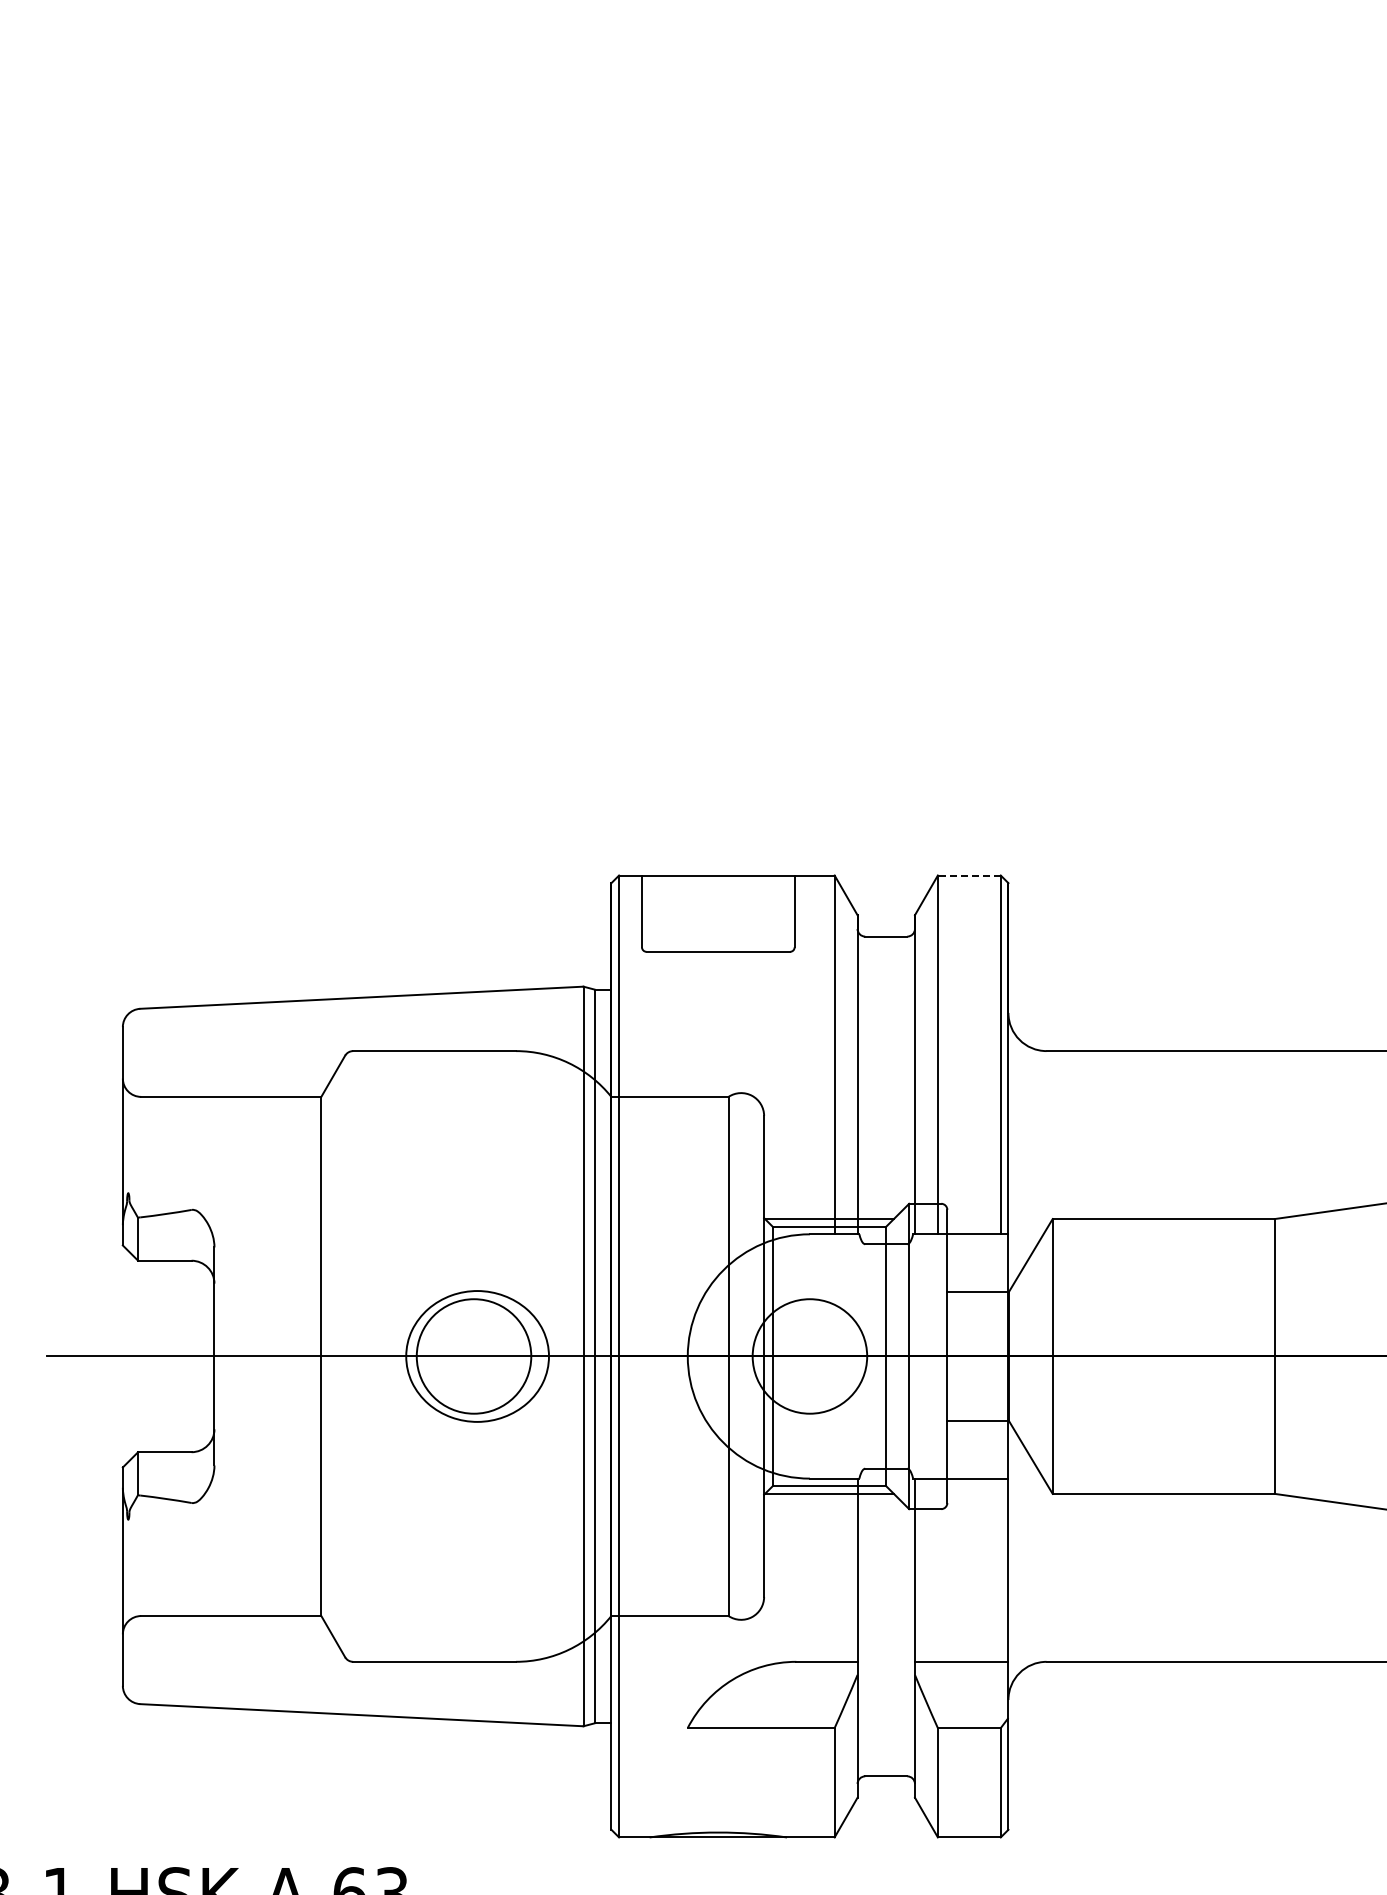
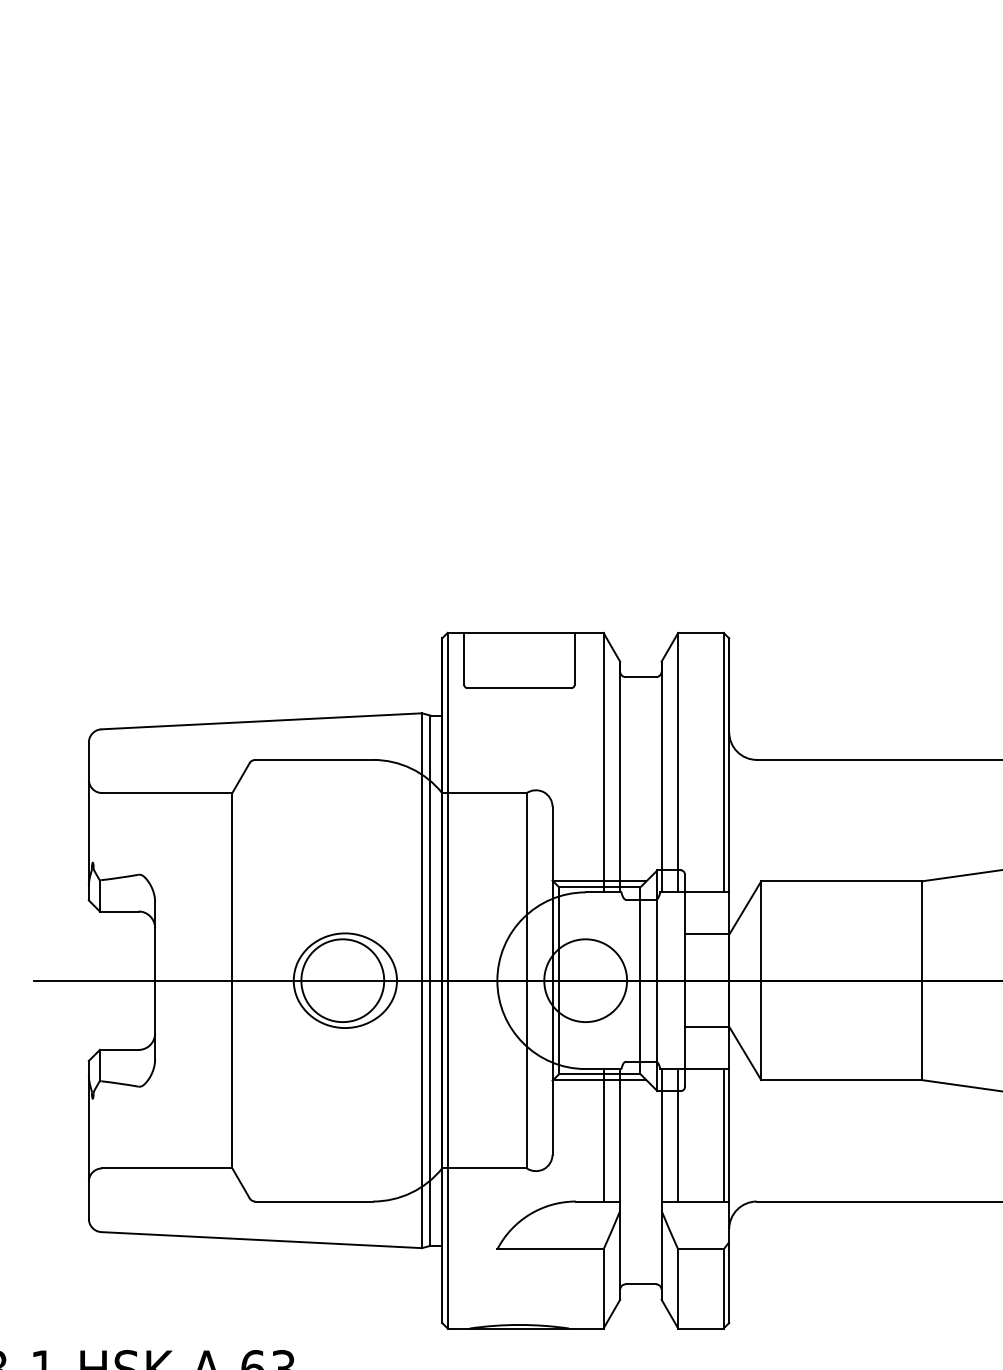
line: (968, 875) -> (700, 632), dashed -> solid
line: (834, 1569) -> (603, 1134), added
line: (937, 1569) -> (677, 1134), added
line: (1000, 1569) -> (723, 1134), added

